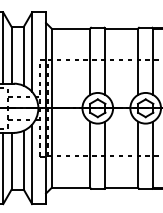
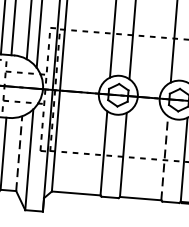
line: (138, 154) -> (165, 158), solid -> dashed
line: (23, 159) -> (18, 152), solid -> dashed

